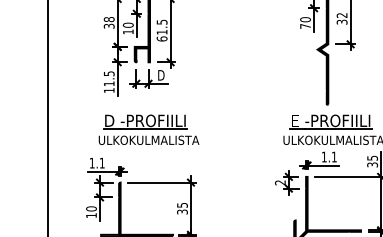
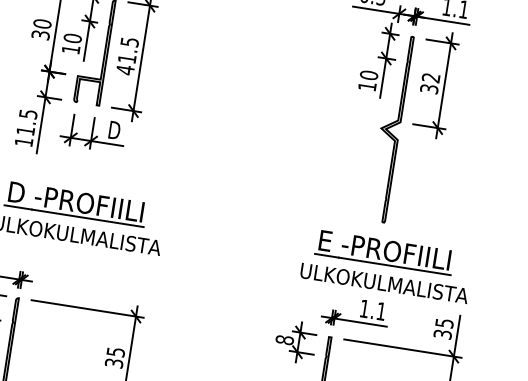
text: (109, 19) -> (42, 23), 38 -> 30
text: (305, 26) -> (367, 86), 70 -> 10
text: (161, 38) -> (124, 69), 61.5 -> 41.5
text: (280, 182) -> (285, 339), 2 -> 8

